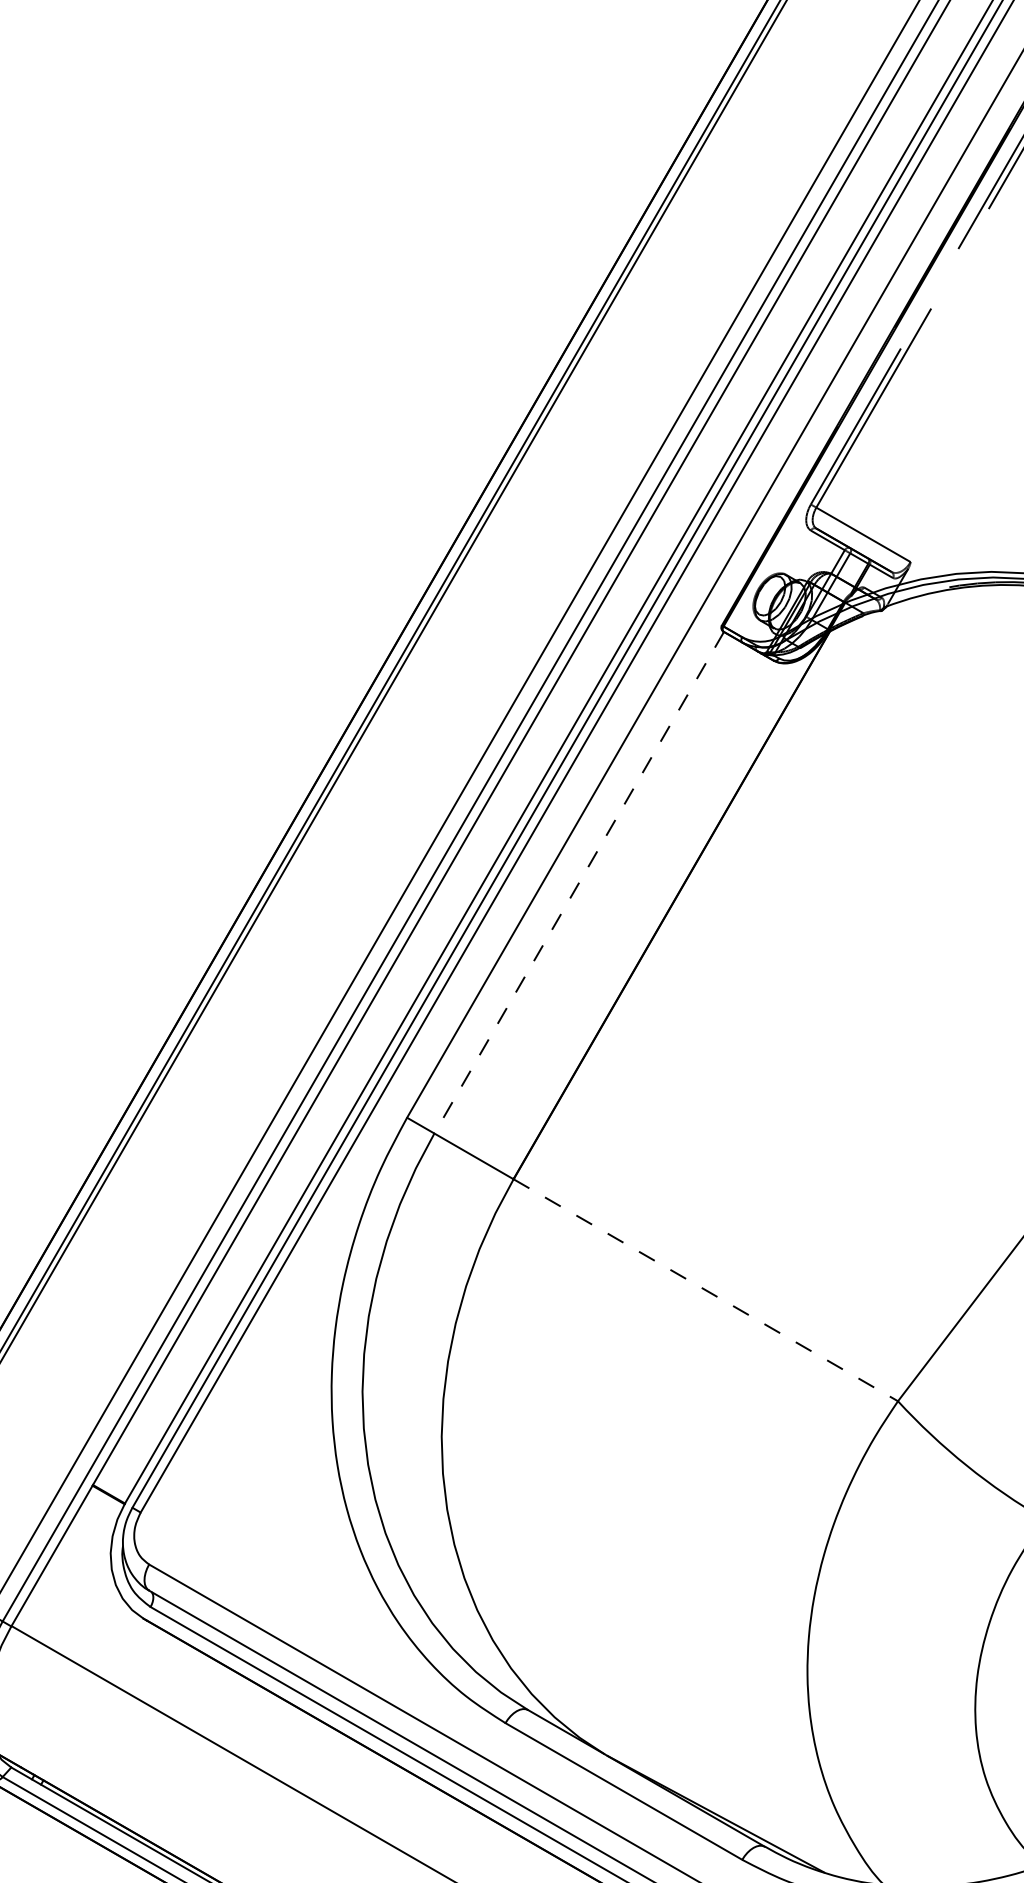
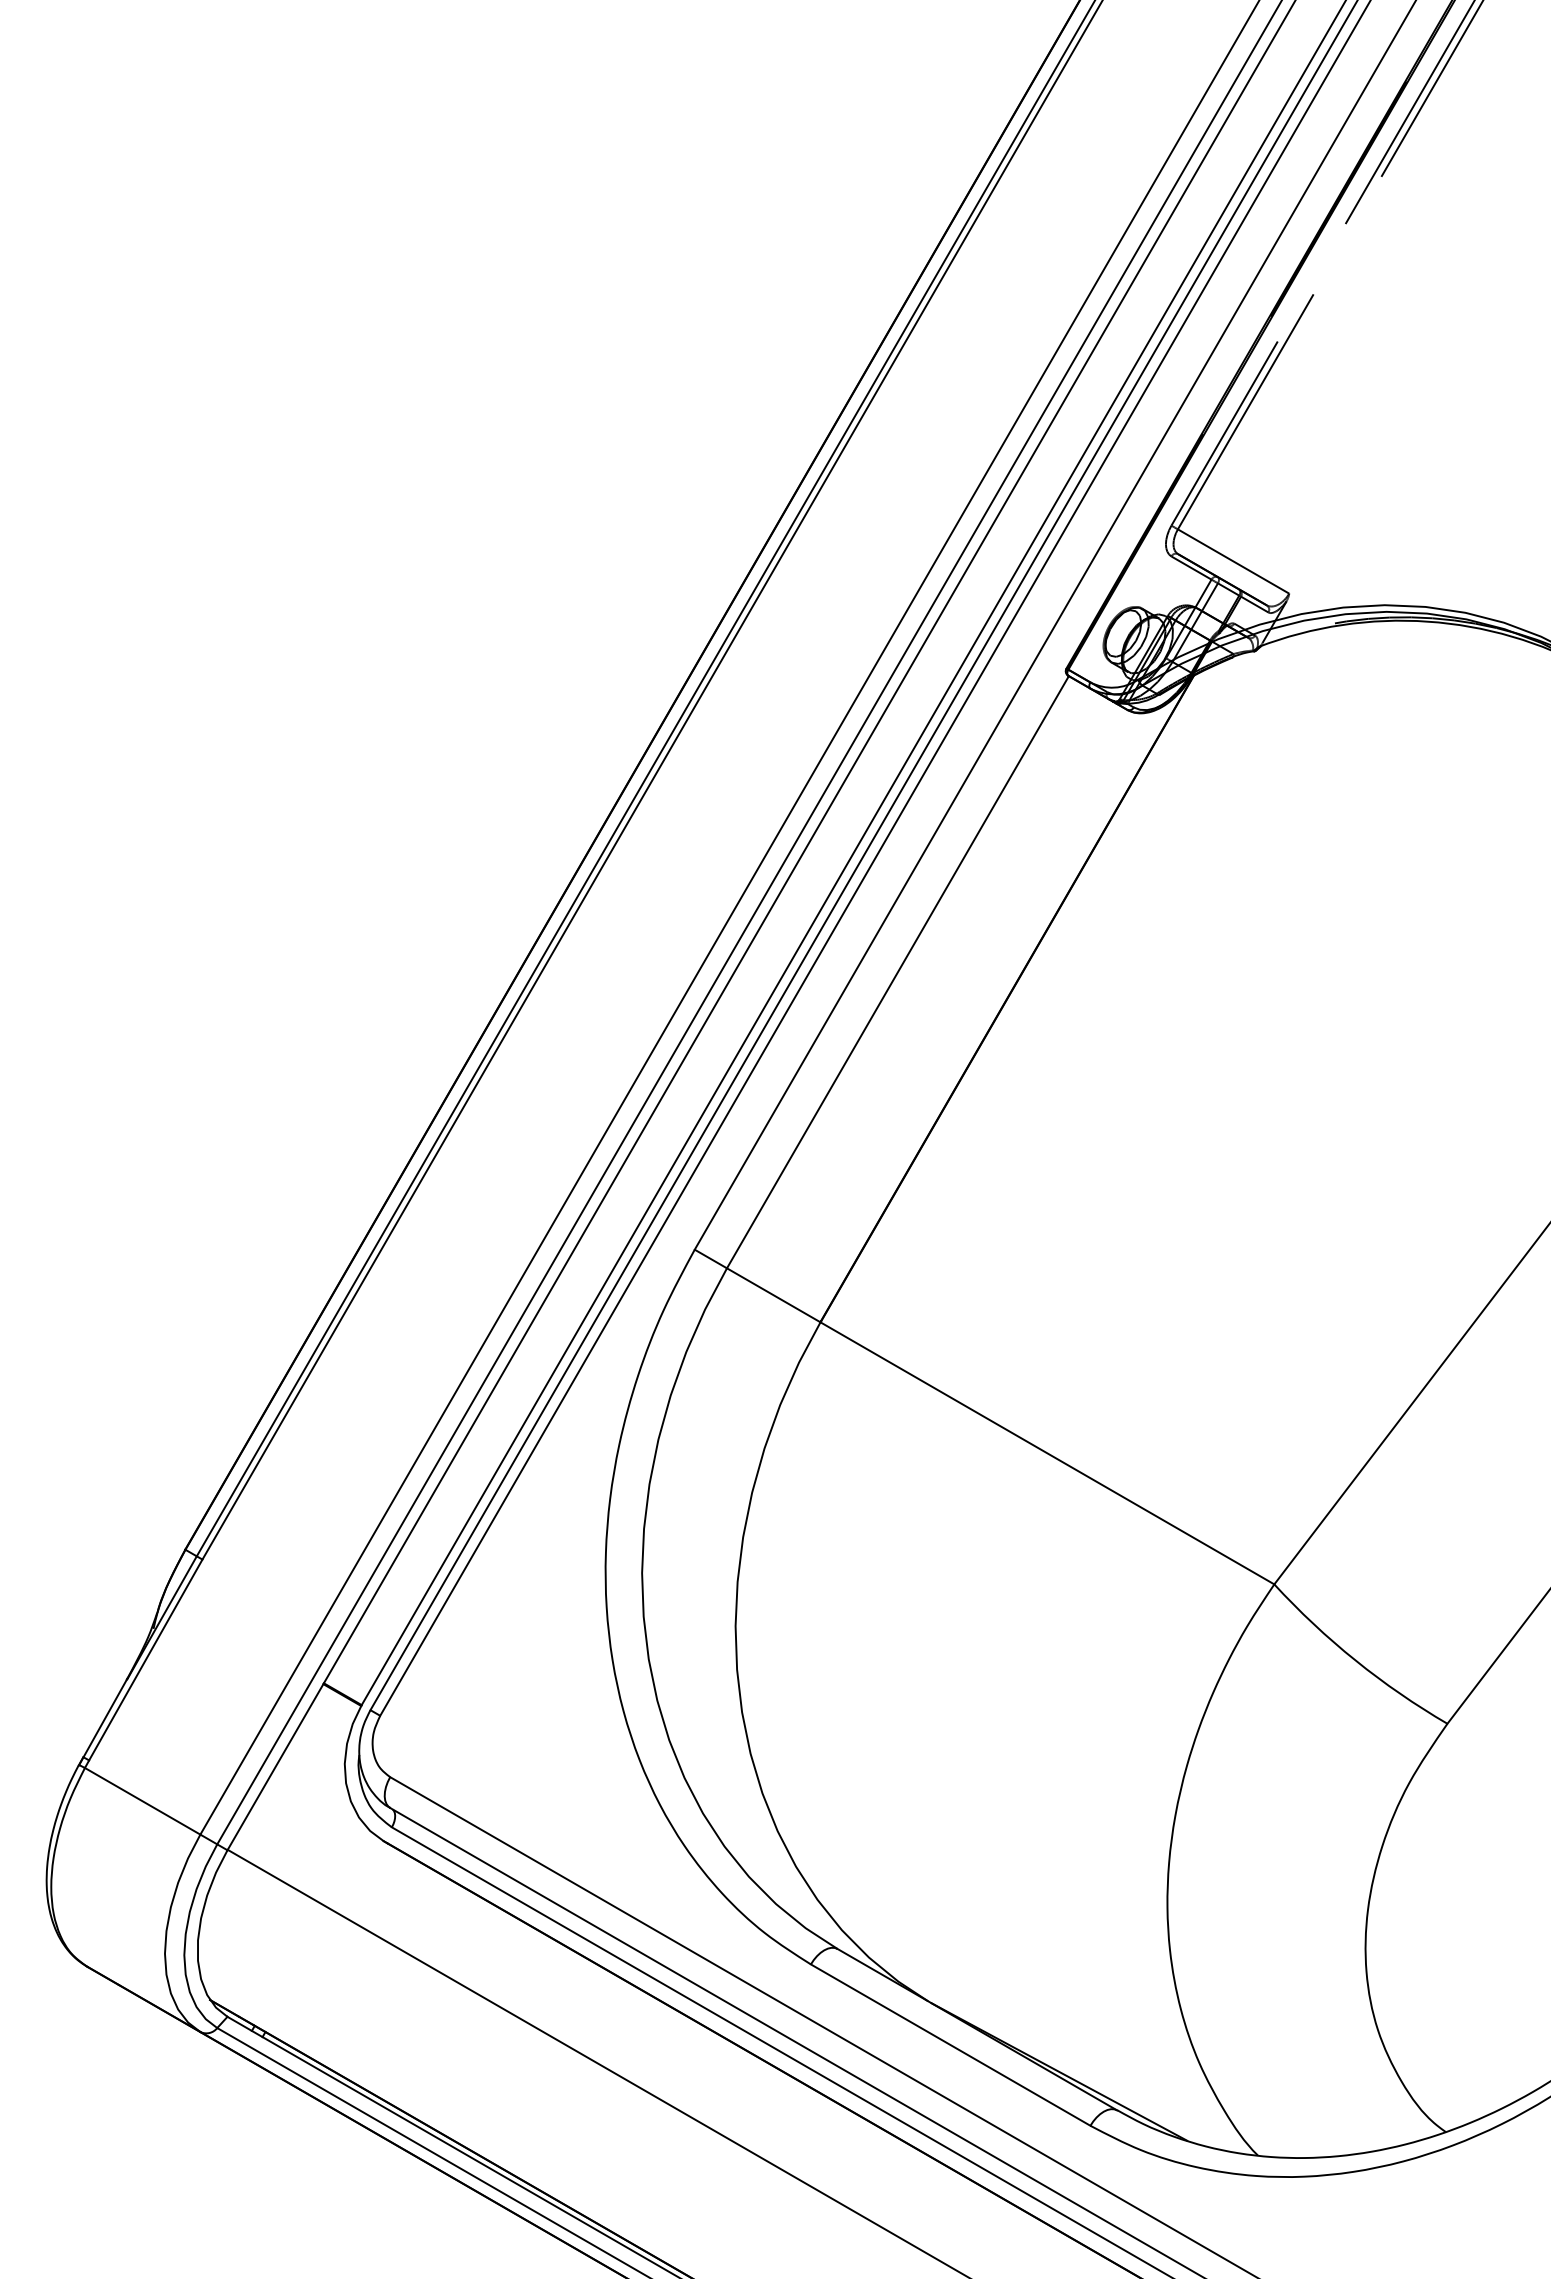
line: (578, 882) -> (897, 972), dashed -> solid
line: (705, 1290) -> (1047, 1453), dashed -> solid

